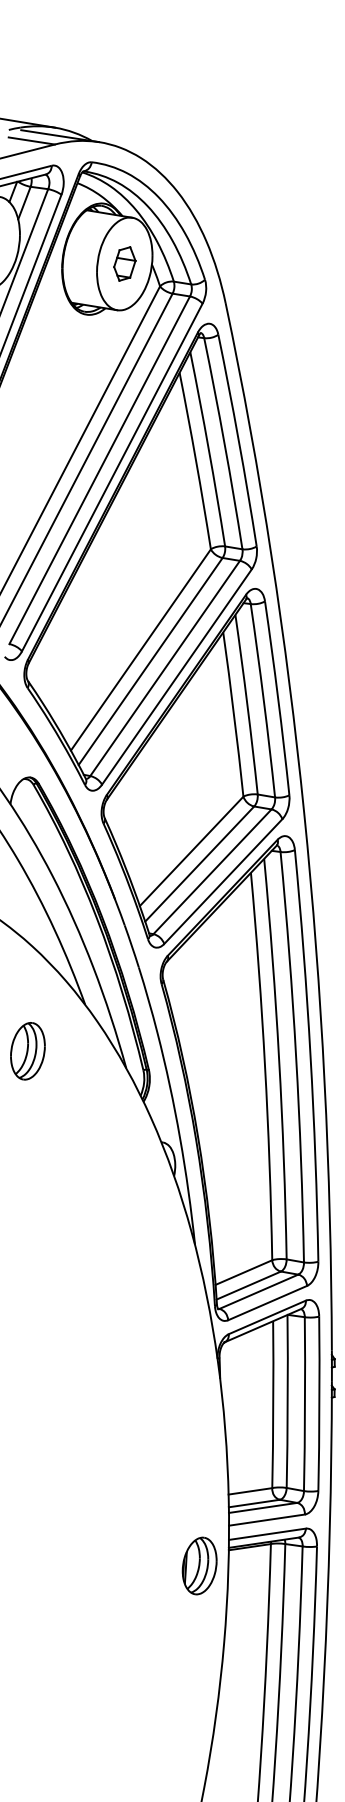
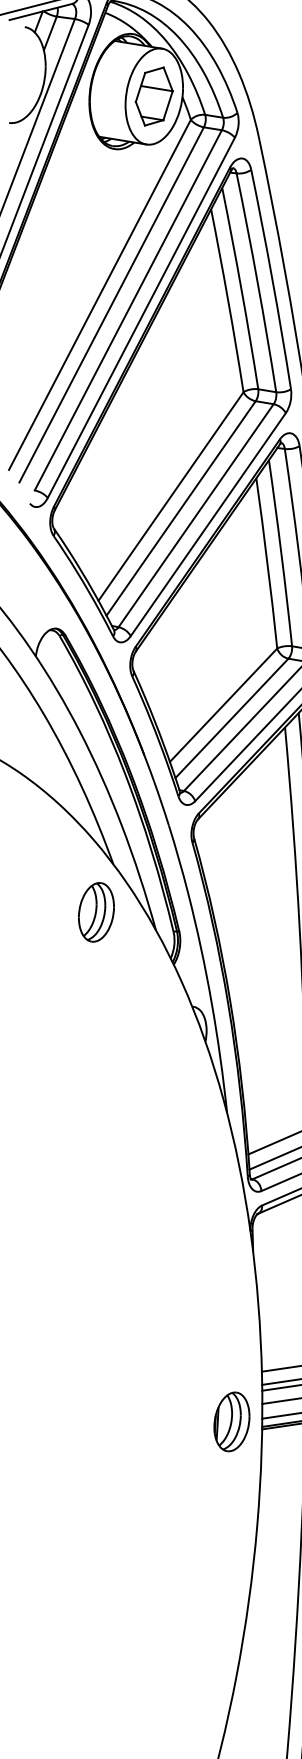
part: (124, 263) -> (154, 96), size x1.67
part: (27, 1051) -> (95, 912), moved
part: (199, 1565) -> (231, 1421), moved

